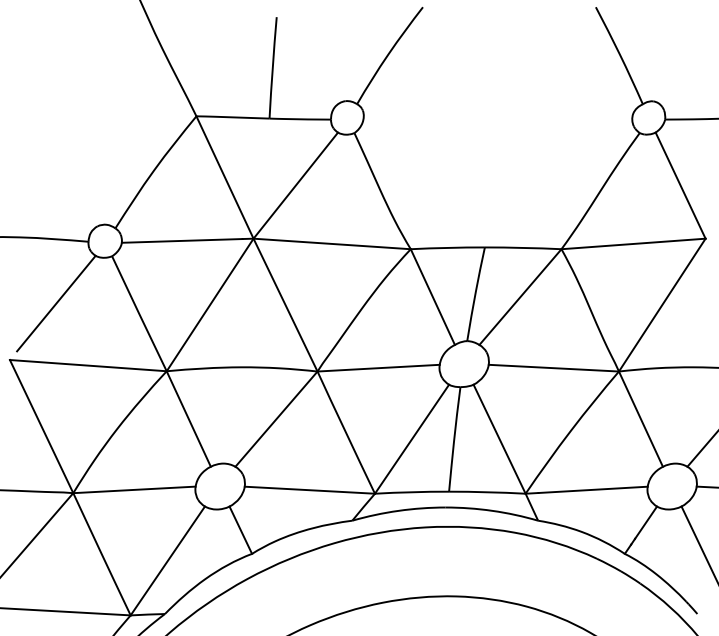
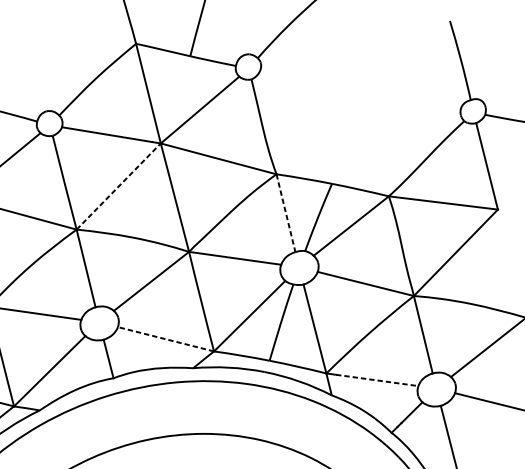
line: (432, 297) -> (285, 213), solid -> dashed
line: (210, 304) -> (119, 186), solid -> dashed
line: (593, 489) -> (377, 380), solid -> dashed
line: (309, 490) -> (165, 339), solid -> dashed

